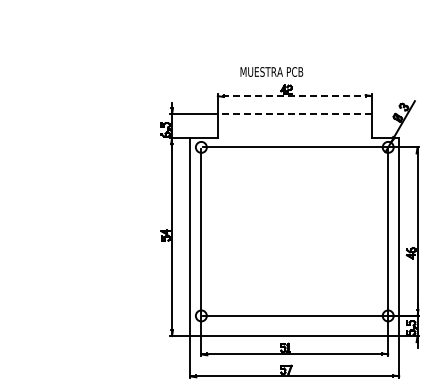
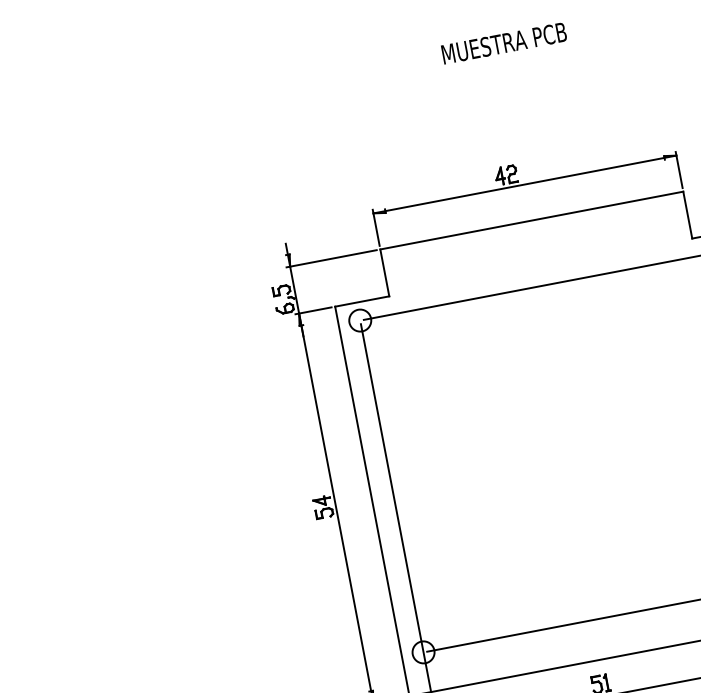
text: (271, 71) -> (503, 42), moved
line: (294, 96) -> (524, 185), dashed -> solid
line: (294, 114) -> (531, 220), dashed -> solid

